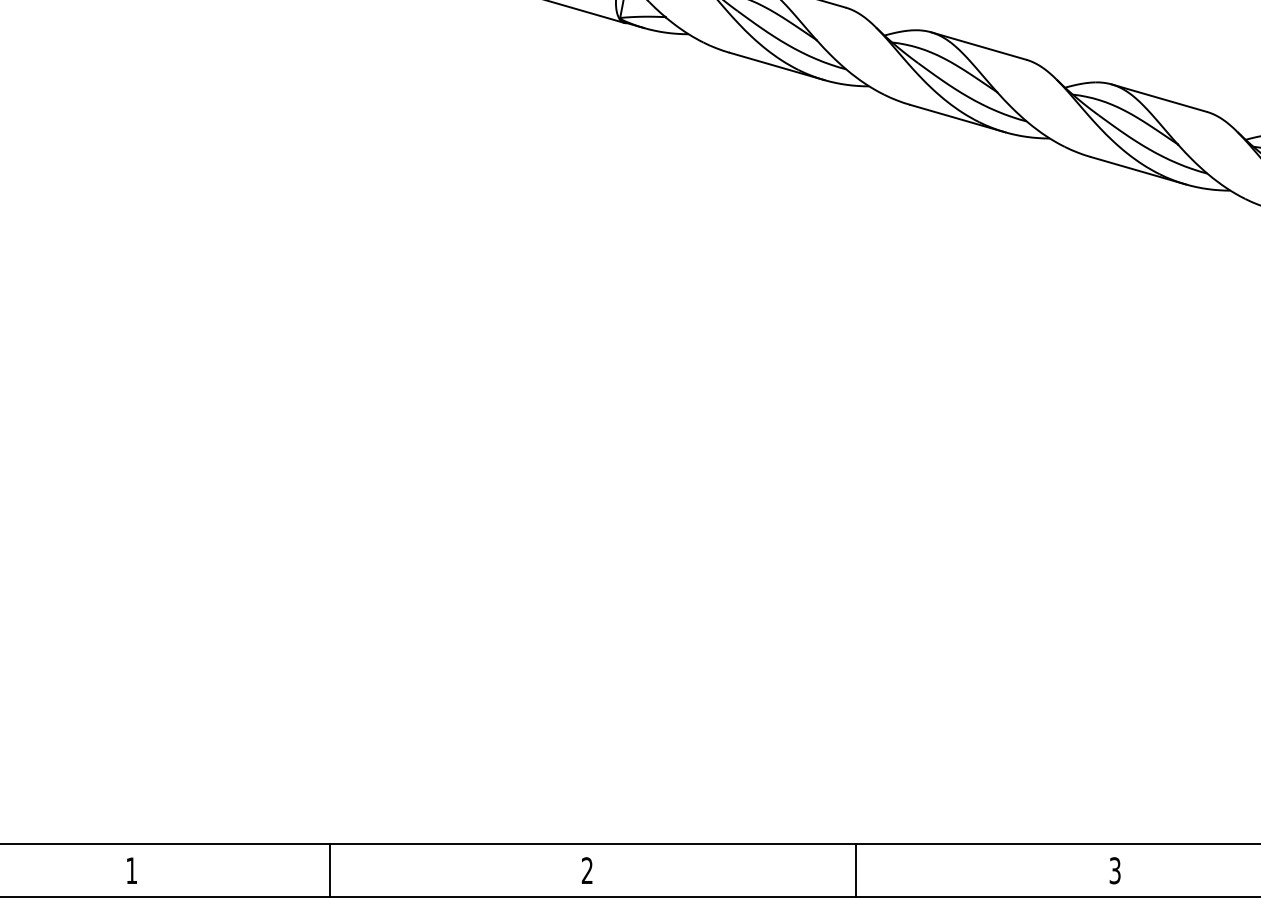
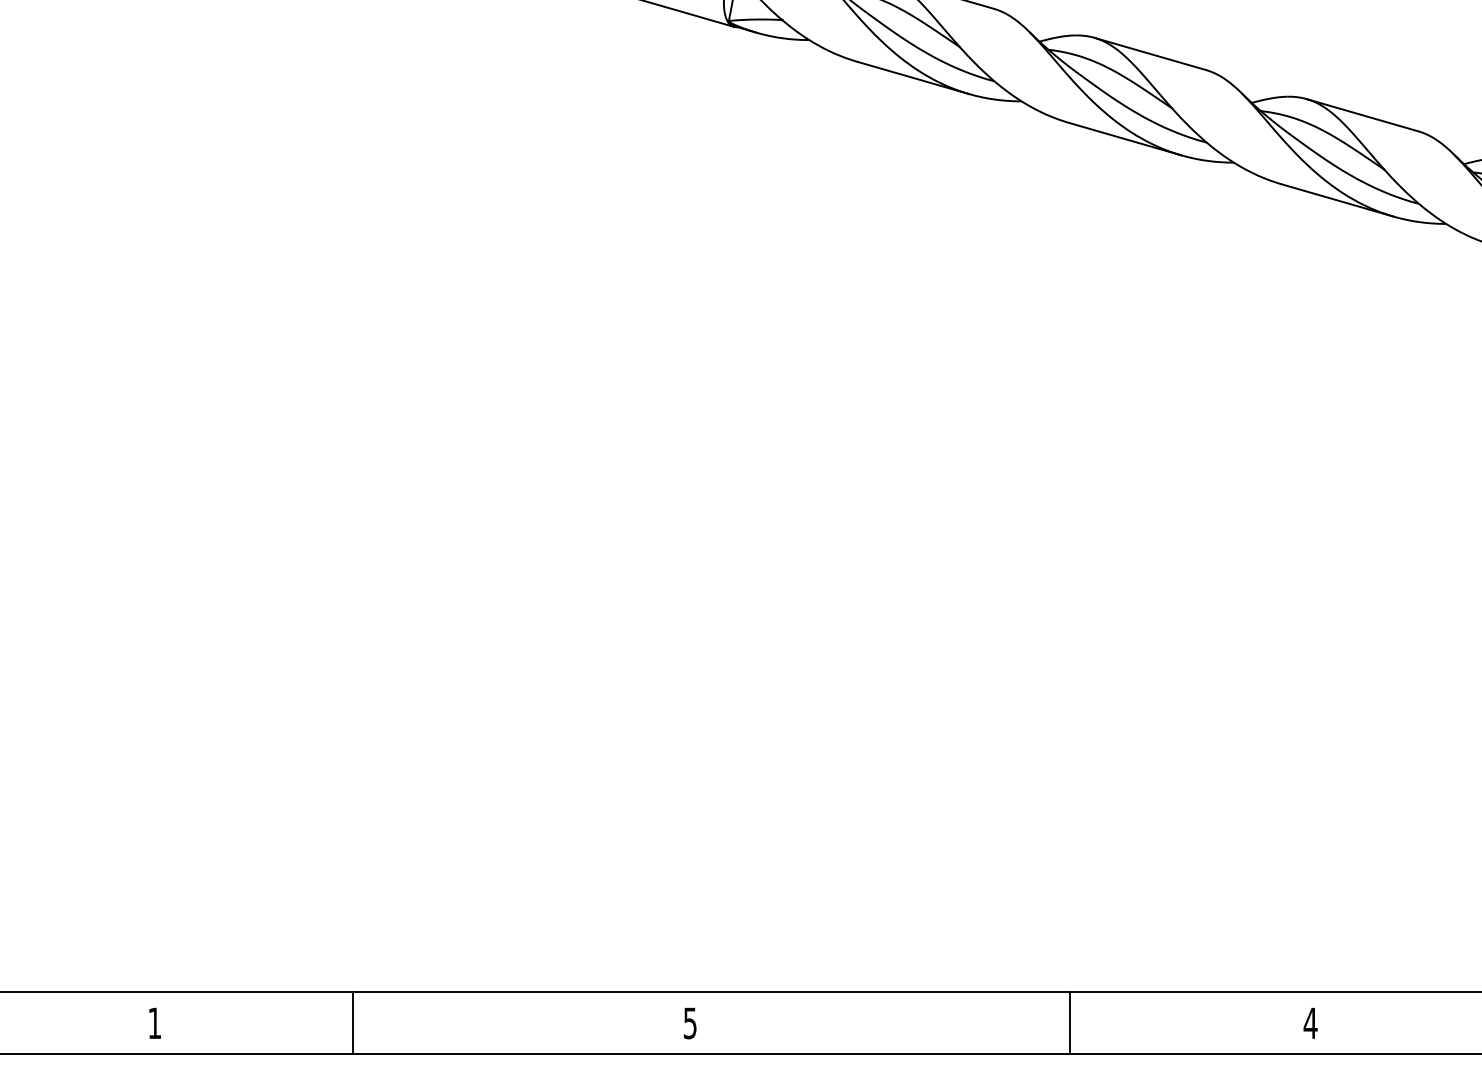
line: (329, 870) -> (353, 1023), moved
text: (586, 870) -> (689, 1023), 2 -> 5
line: (856, 870) -> (1069, 1023), moved
text: (1115, 870) -> (1310, 1023), 3 -> 4

